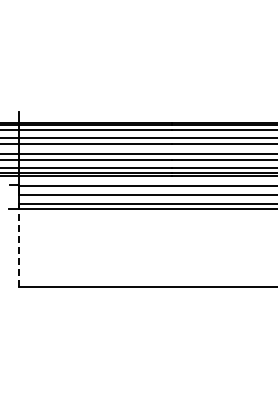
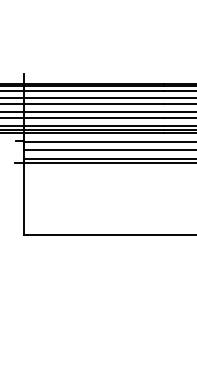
line: (18, 245) -> (23, 196), dashed -> solid

